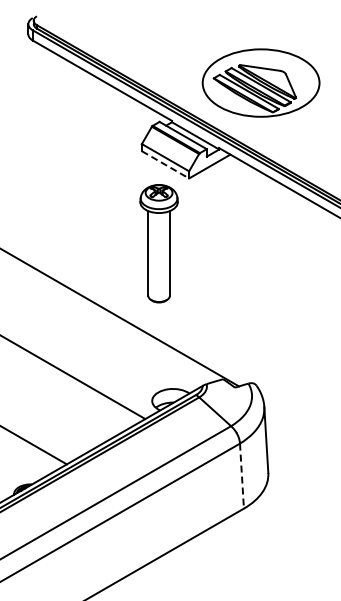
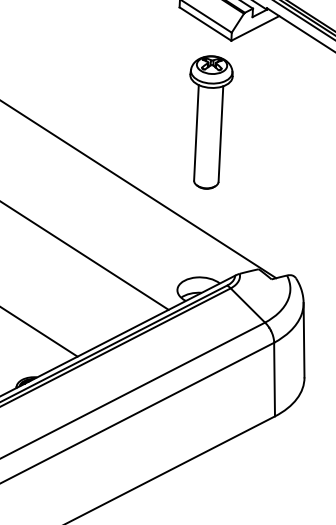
line: (165, 165) -> (205, 24), dashed -> solid
part: (158, 243) -> (208, 122), moved
line: (241, 476) -> (274, 379), dashed -> solid

